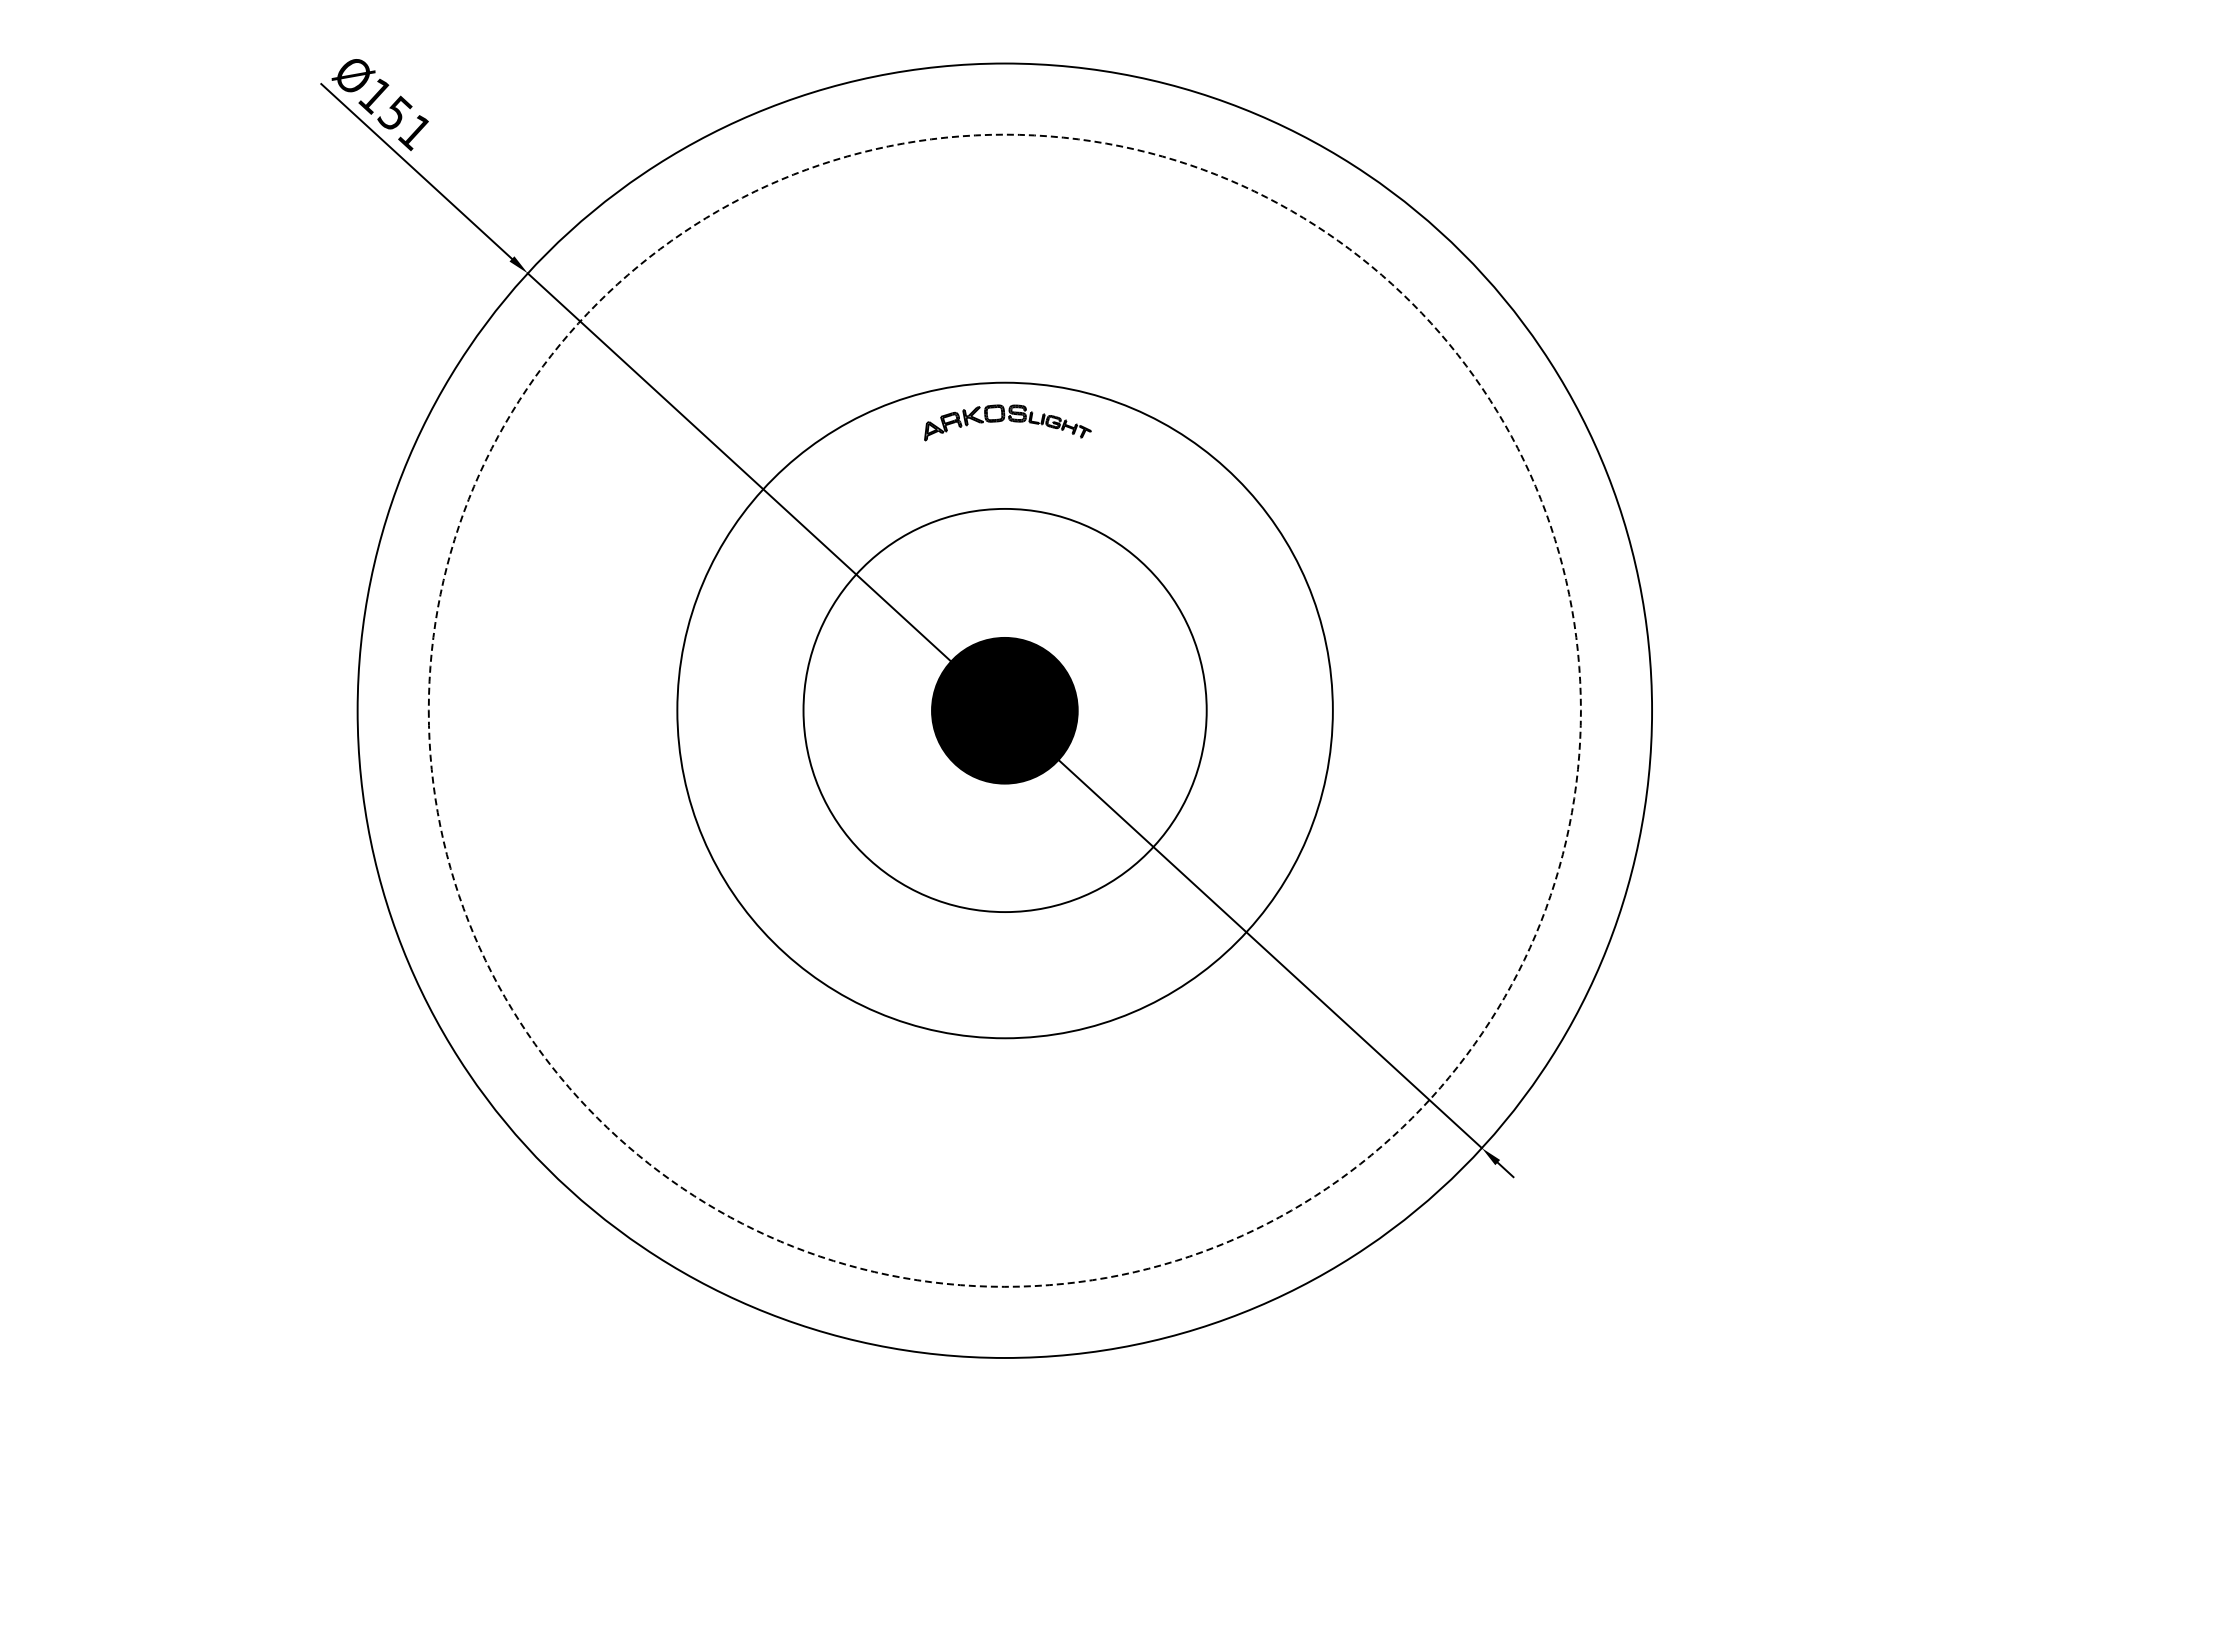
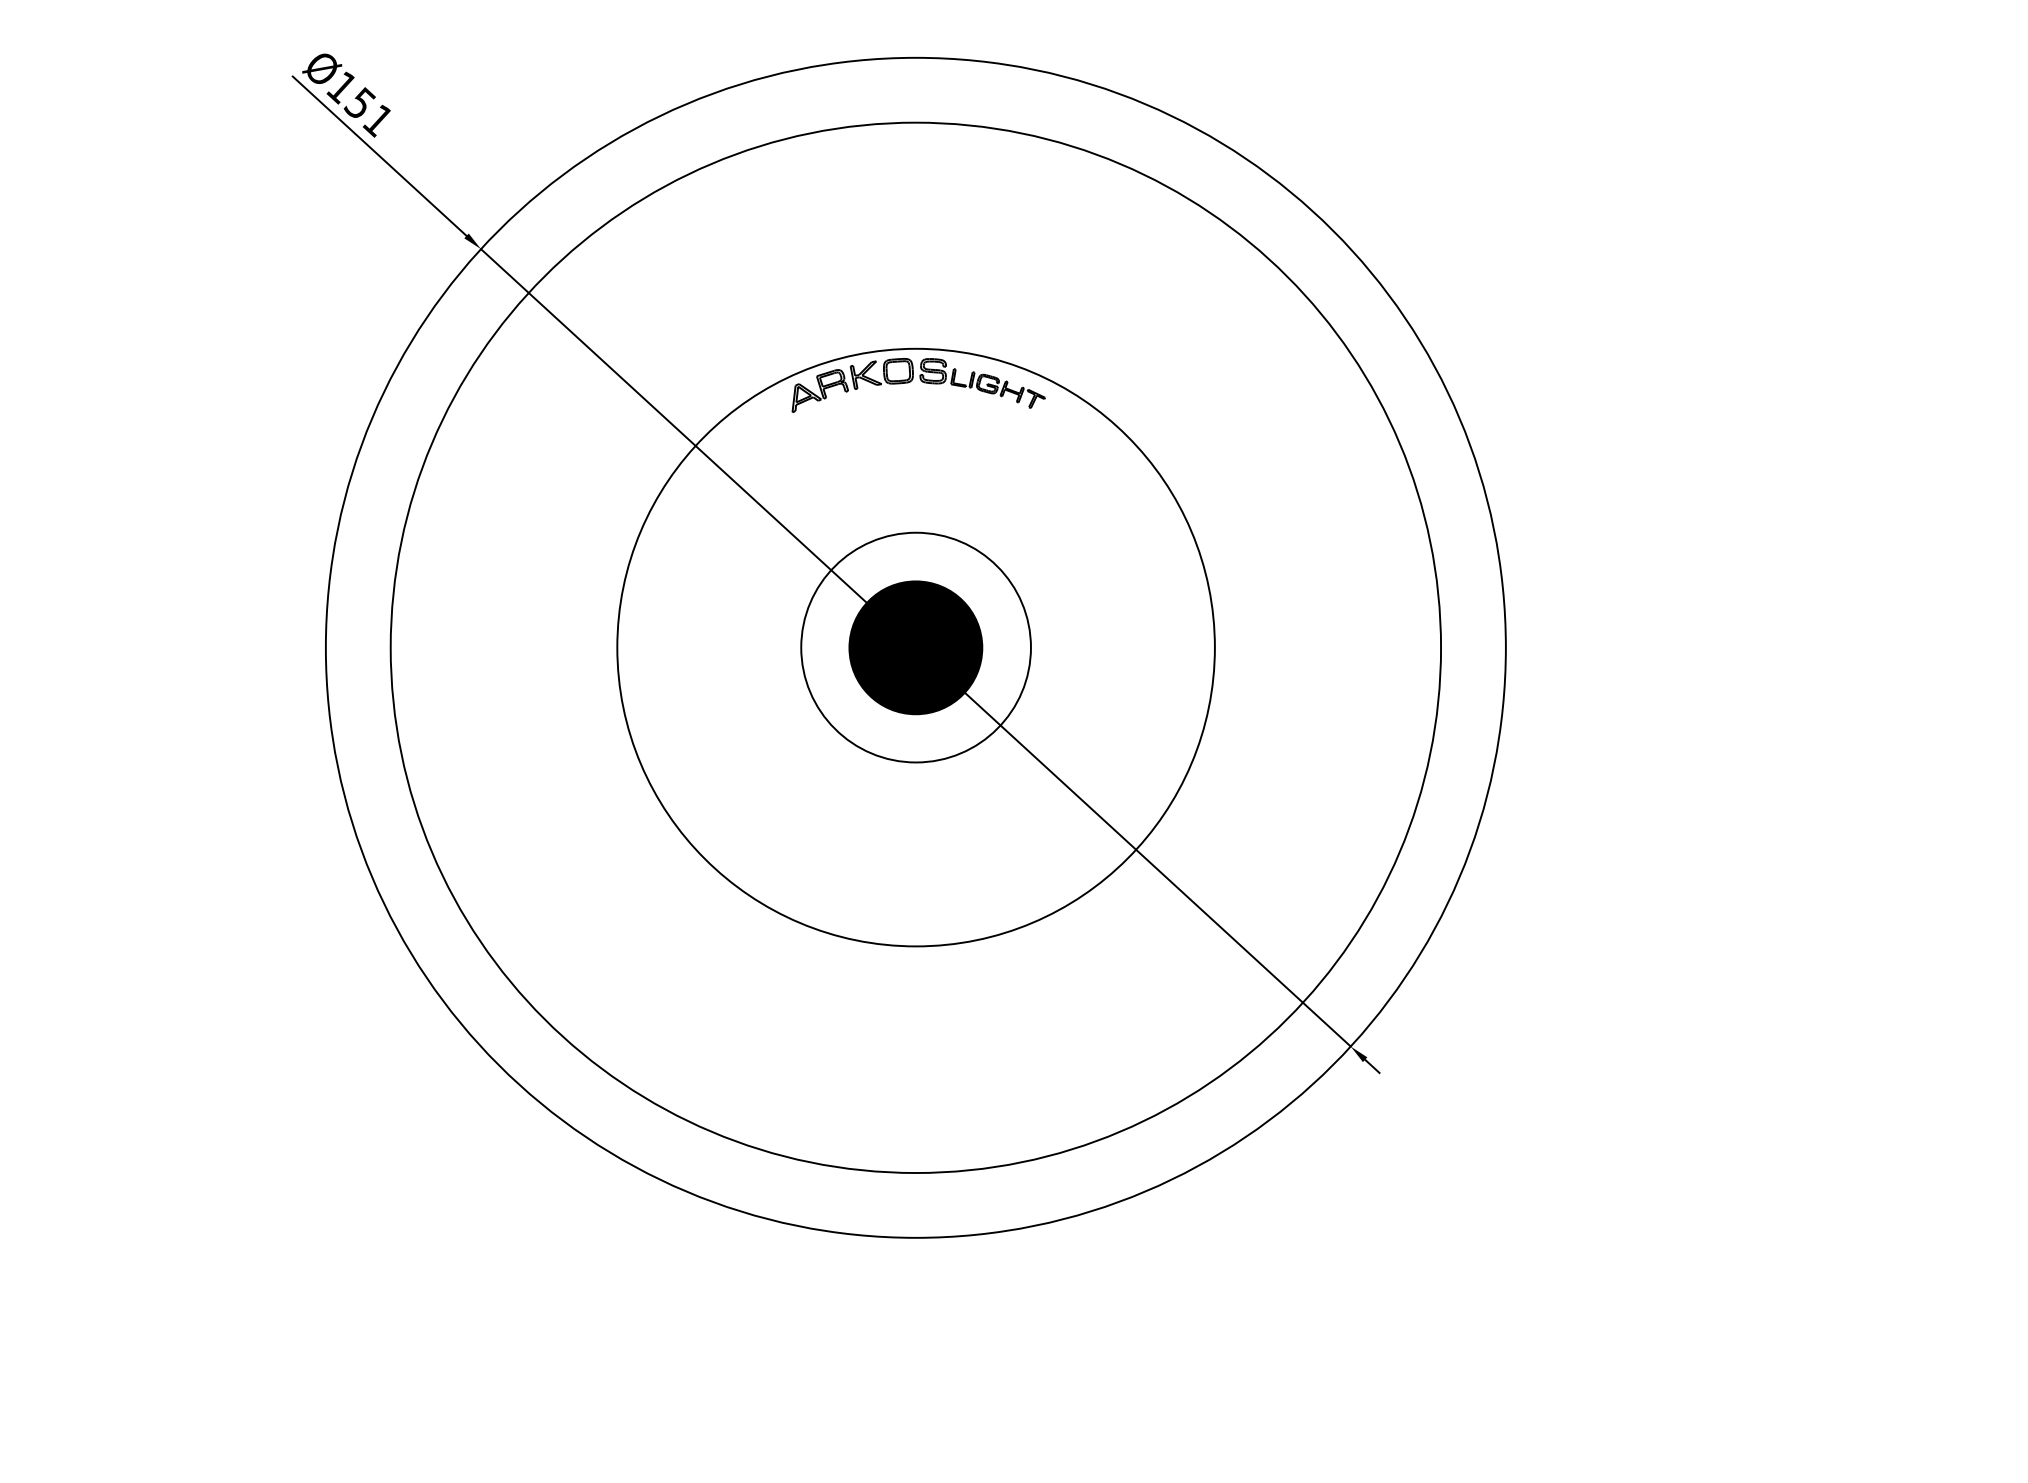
part: (1007, 422) -> (918, 385), size x1.67
circle: (1004, 710) -> (915, 647), dashed -> solid
circle: (1005, 710) -> (916, 647), size x0.62

